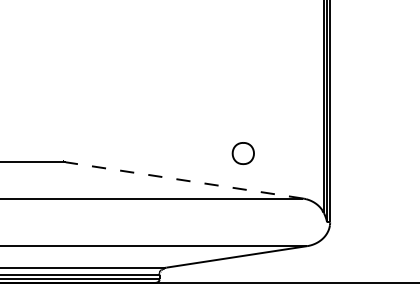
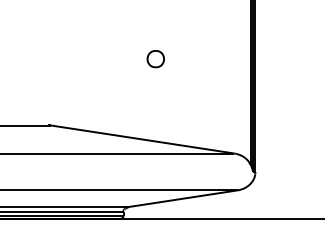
part: (242, 153) -> (155, 59), moved
line: (184, 180) -> (142, 139), dashed -> solid

